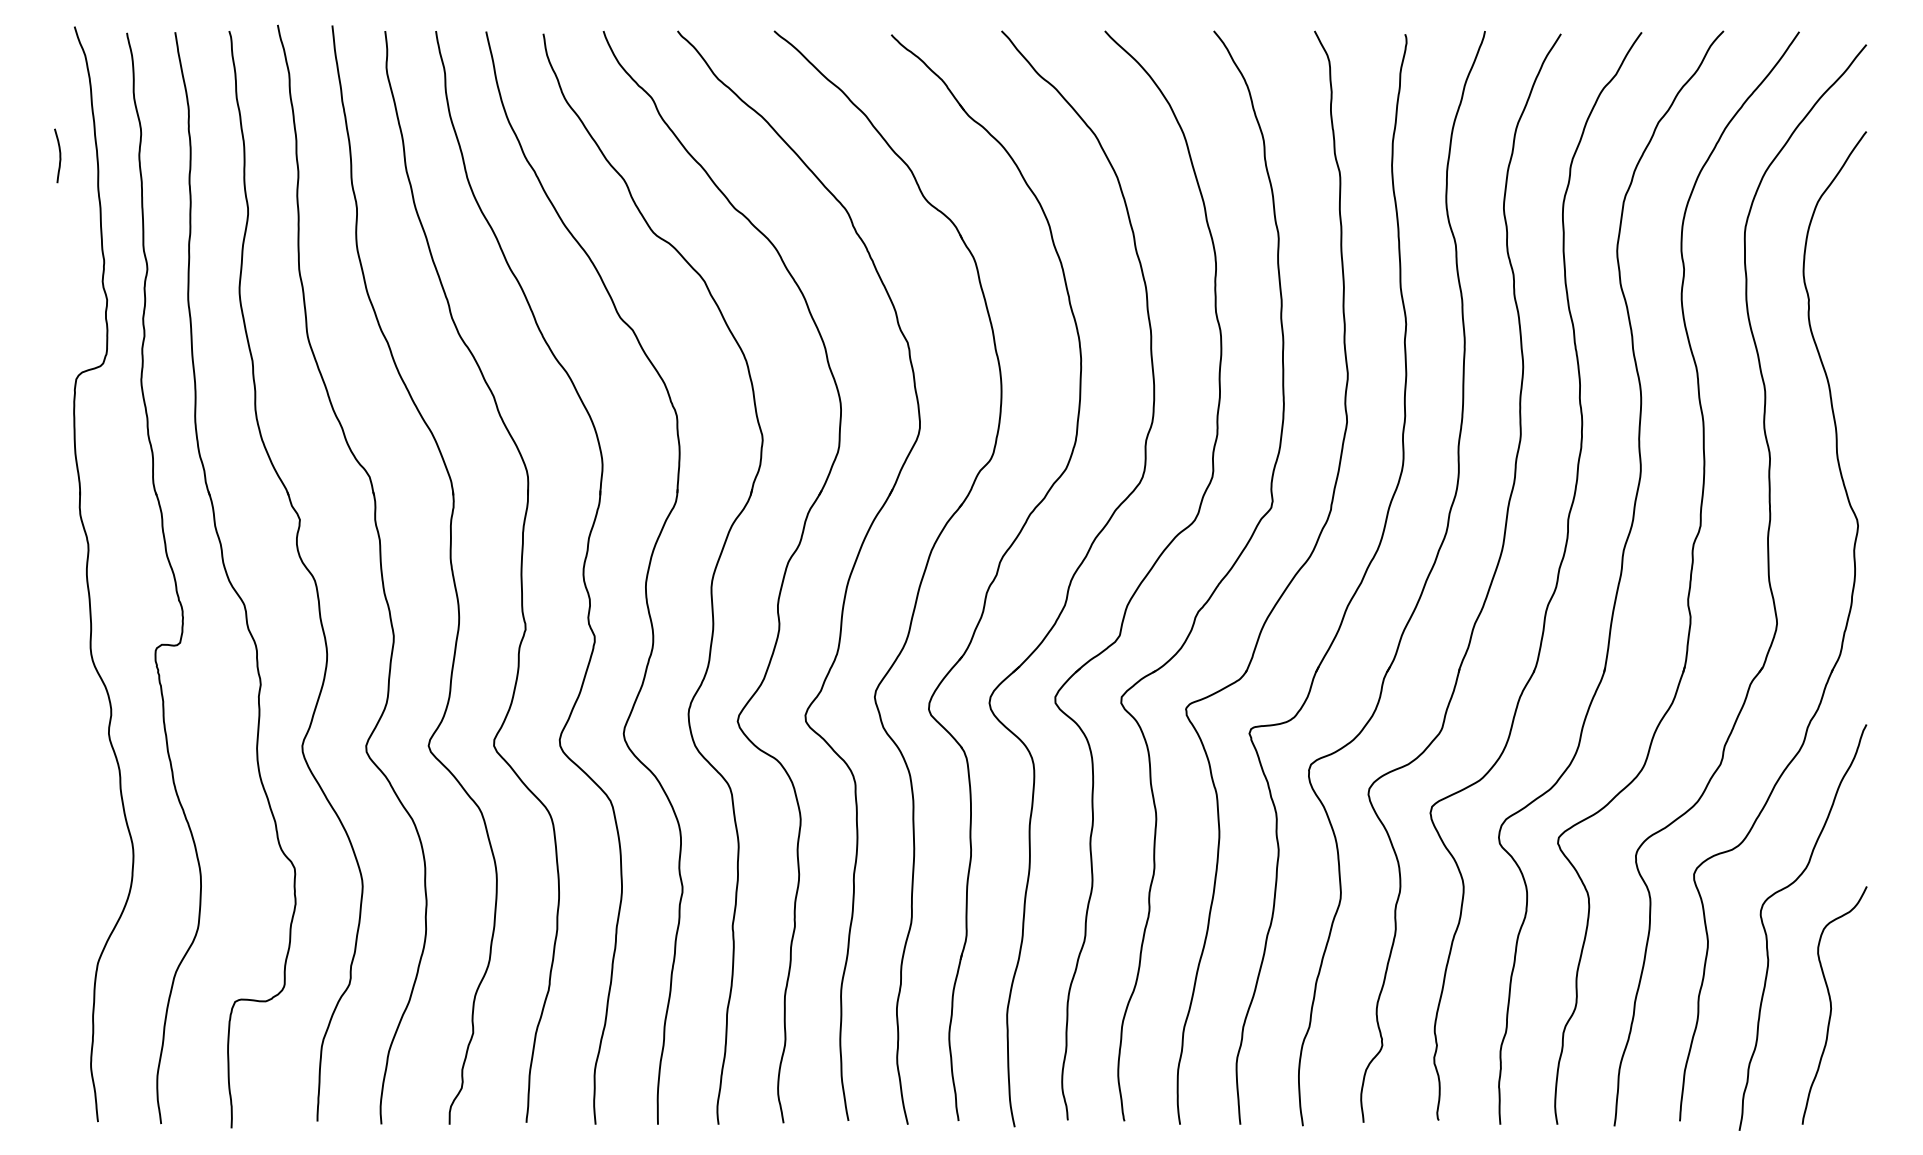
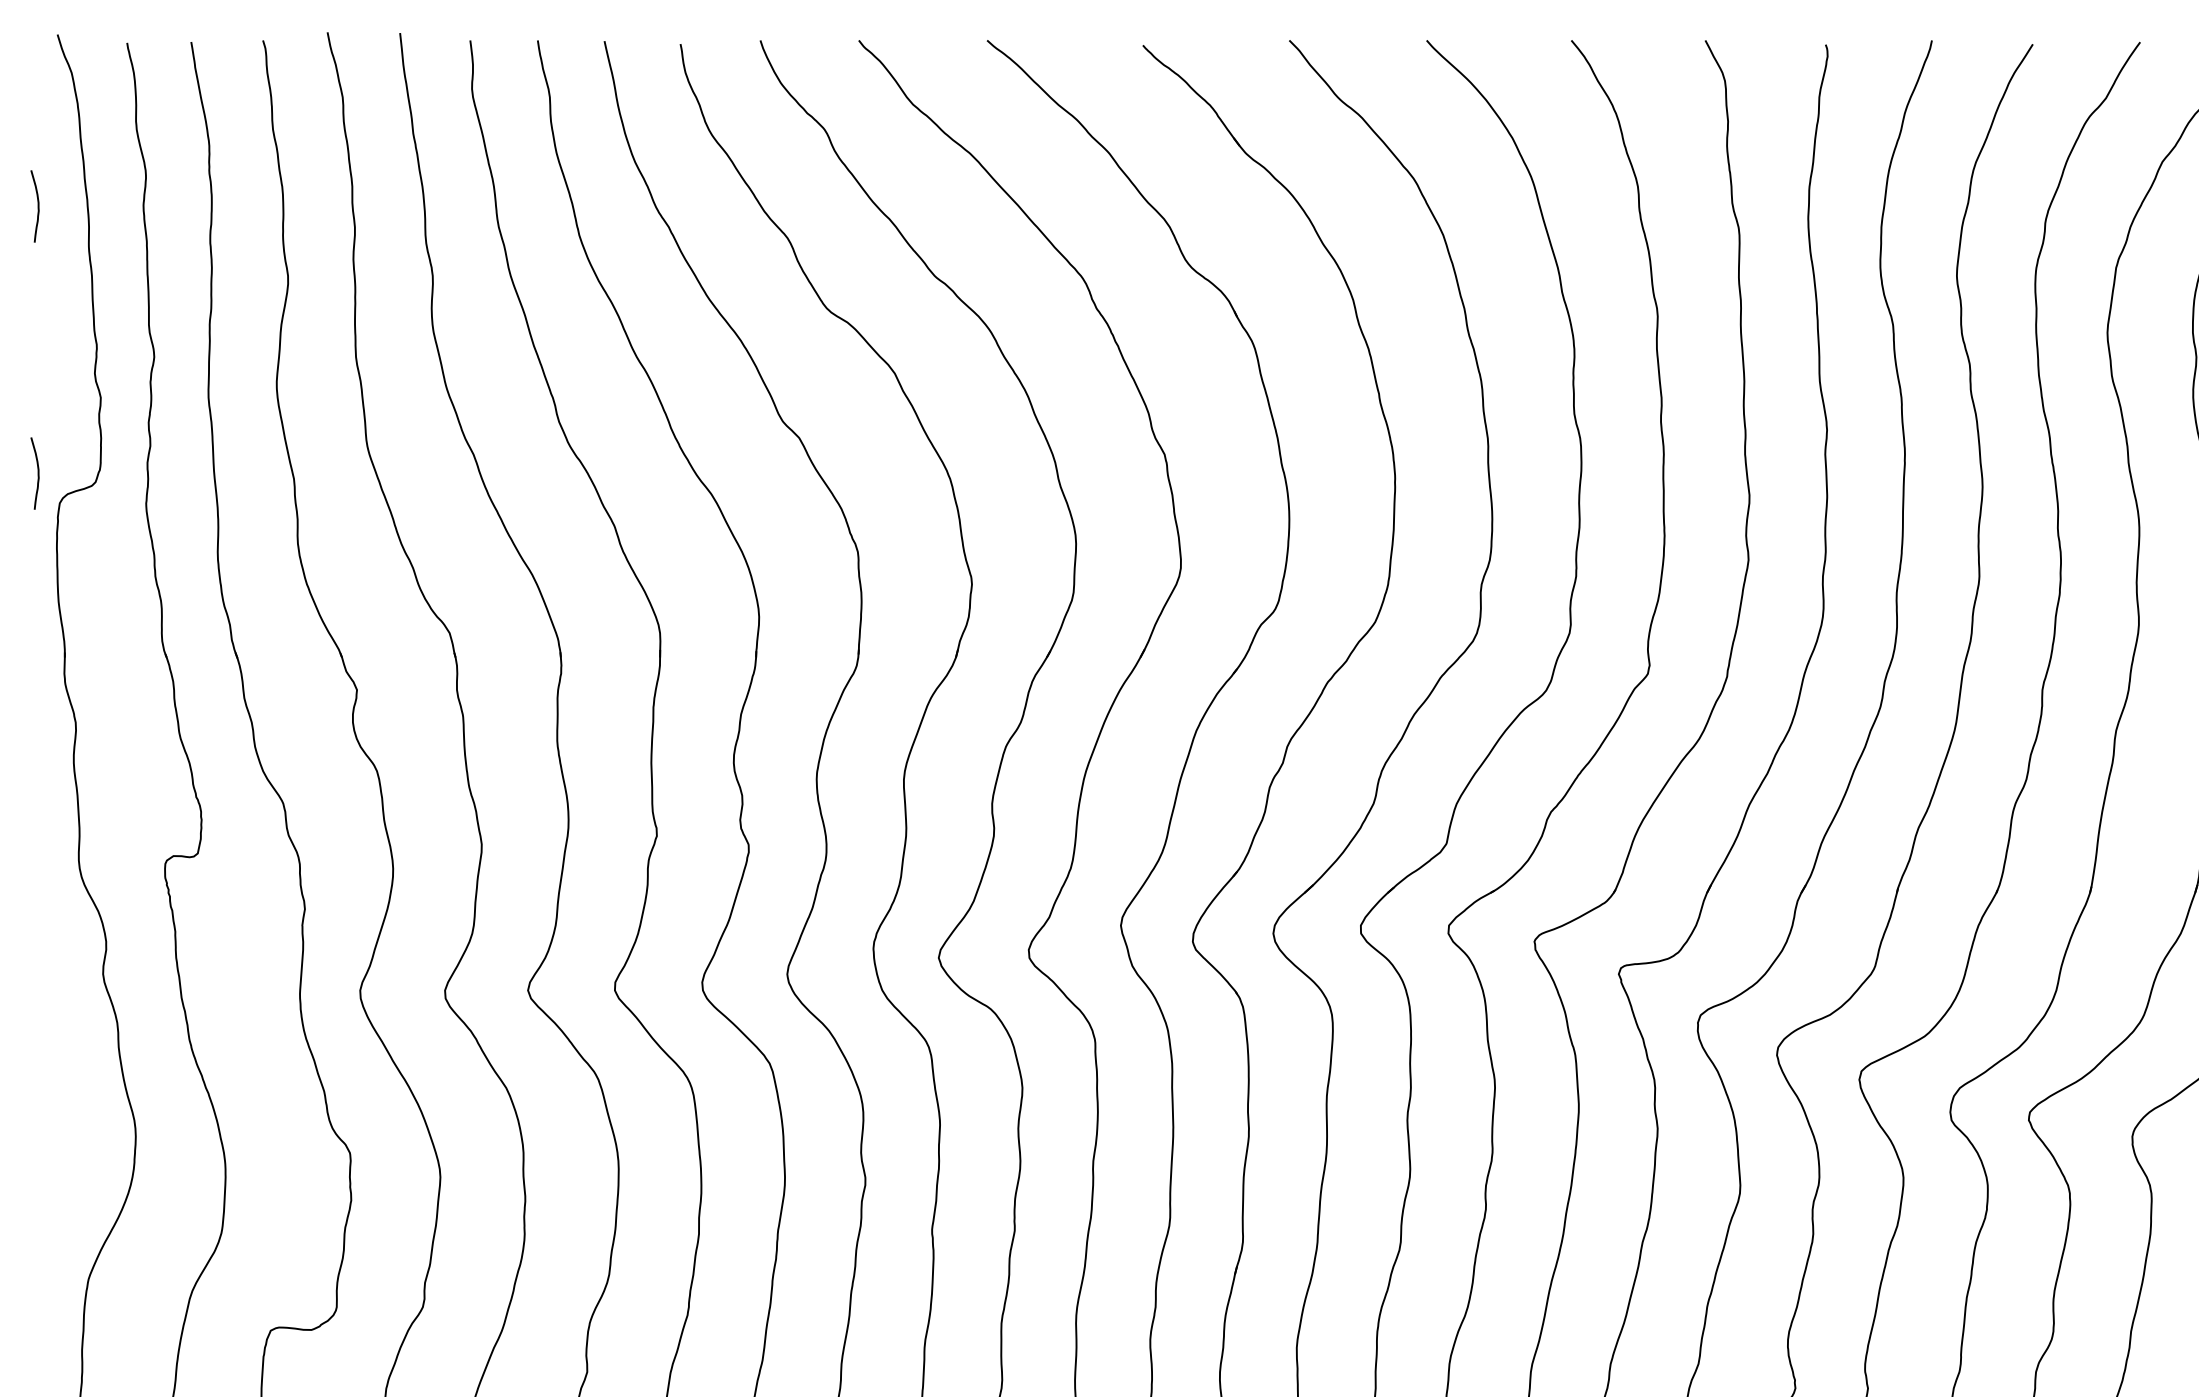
curve: (59, 356) -> (37, 472), added

